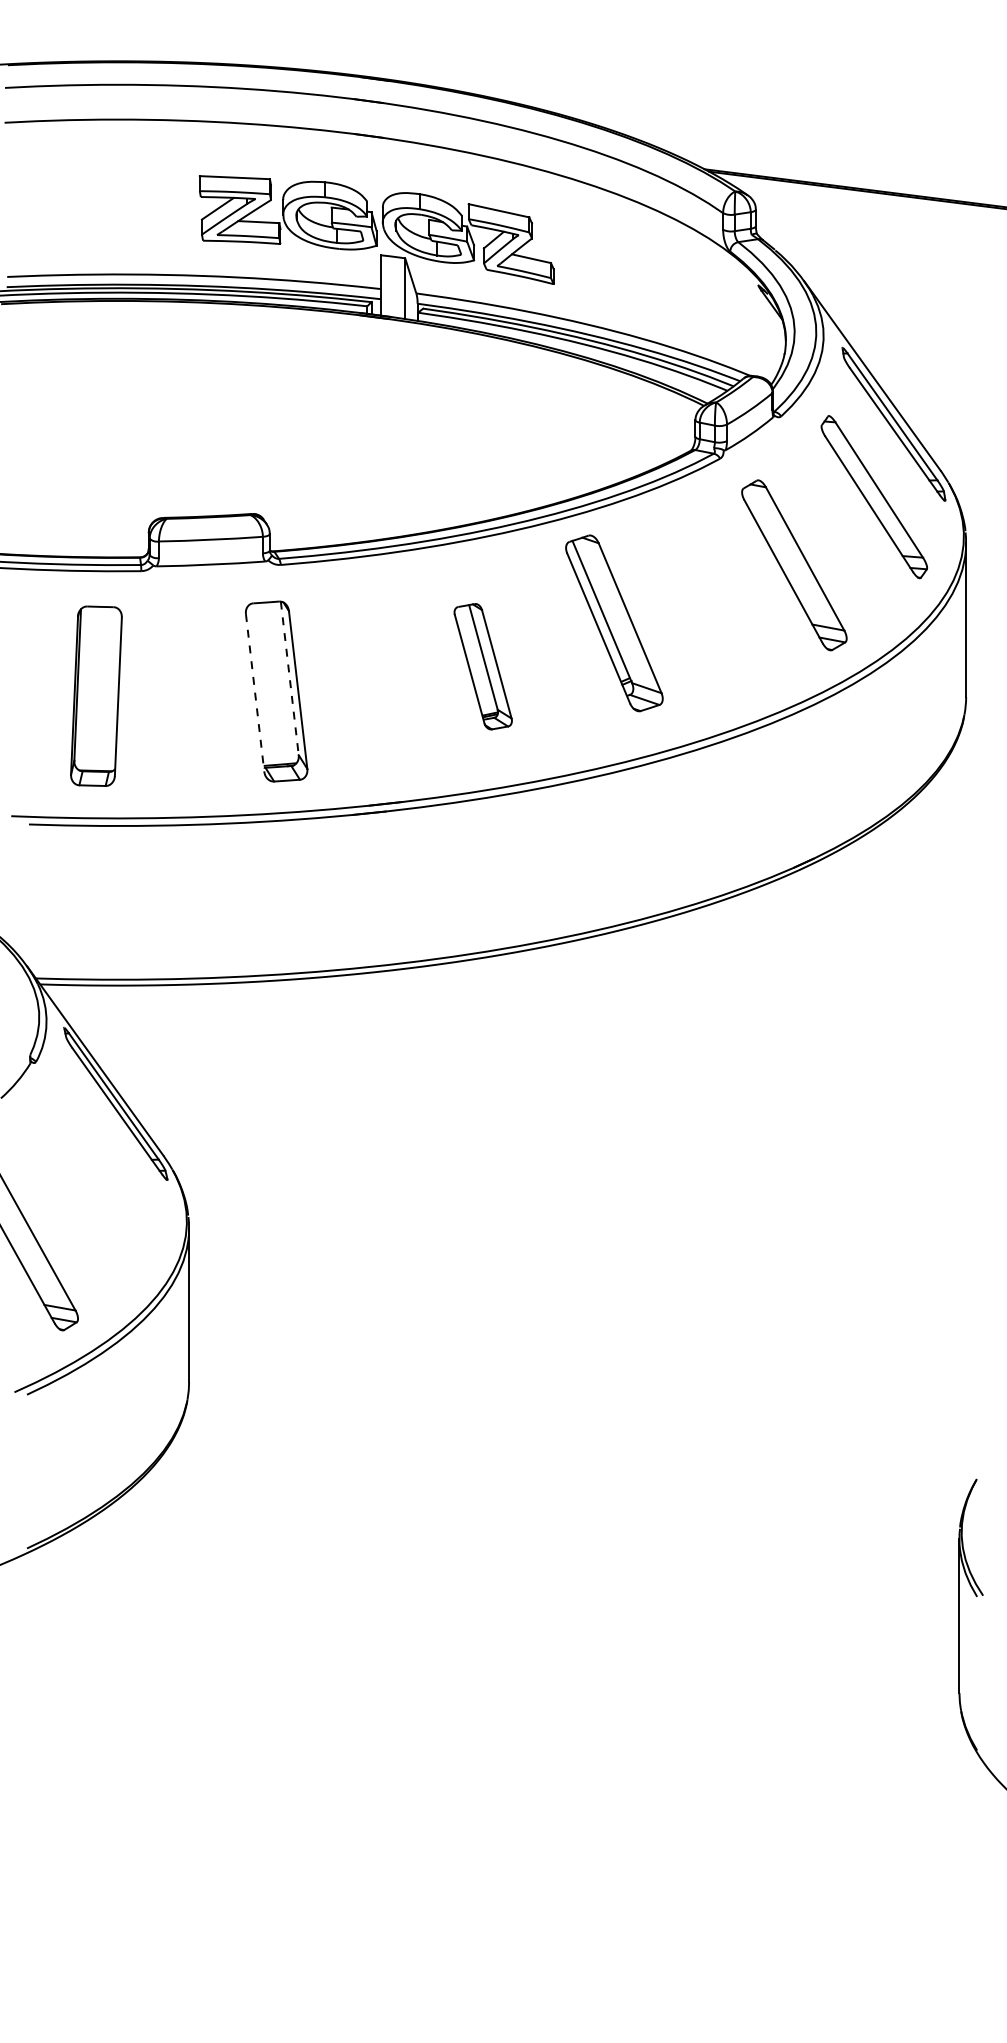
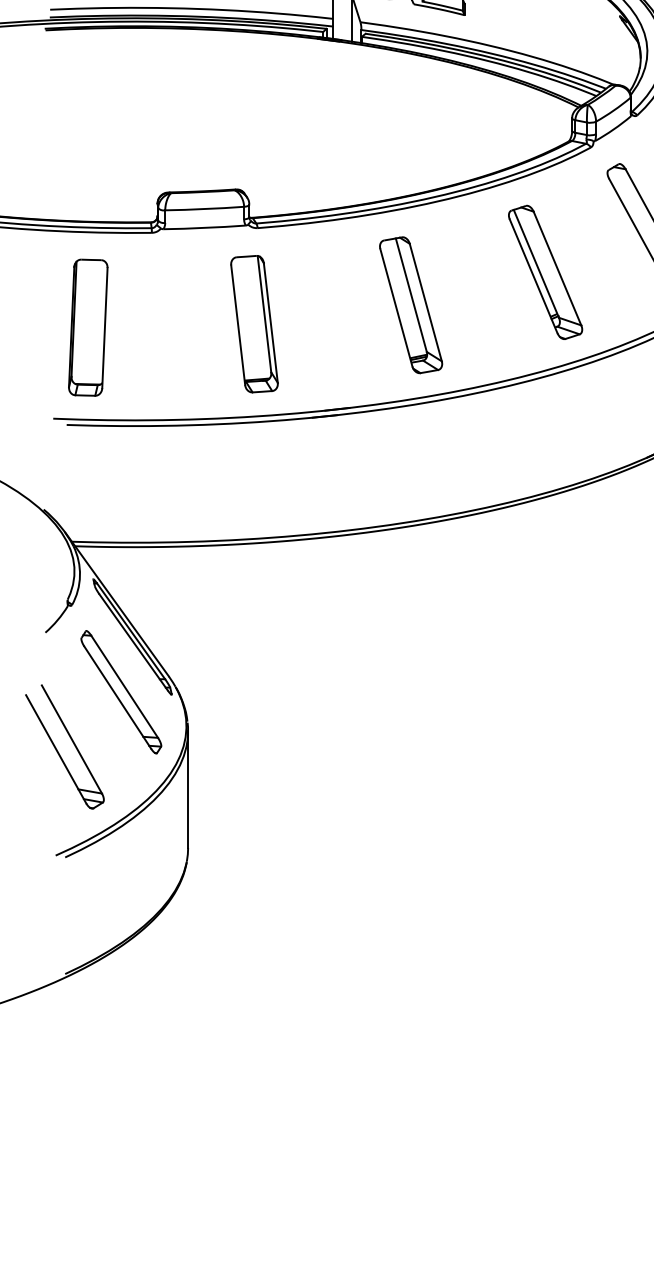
part: (614, 623) -> (545, 272), moved
part: (483, 666) -> (411, 305), size x1.43
line: (289, 678) -> (264, 314), dashed -> solid
line: (255, 693) -> (238, 325), dashed -> solid
part: (96, 695) -> (88, 327), moved
part: (100, 1176) -> (120, 691), added

